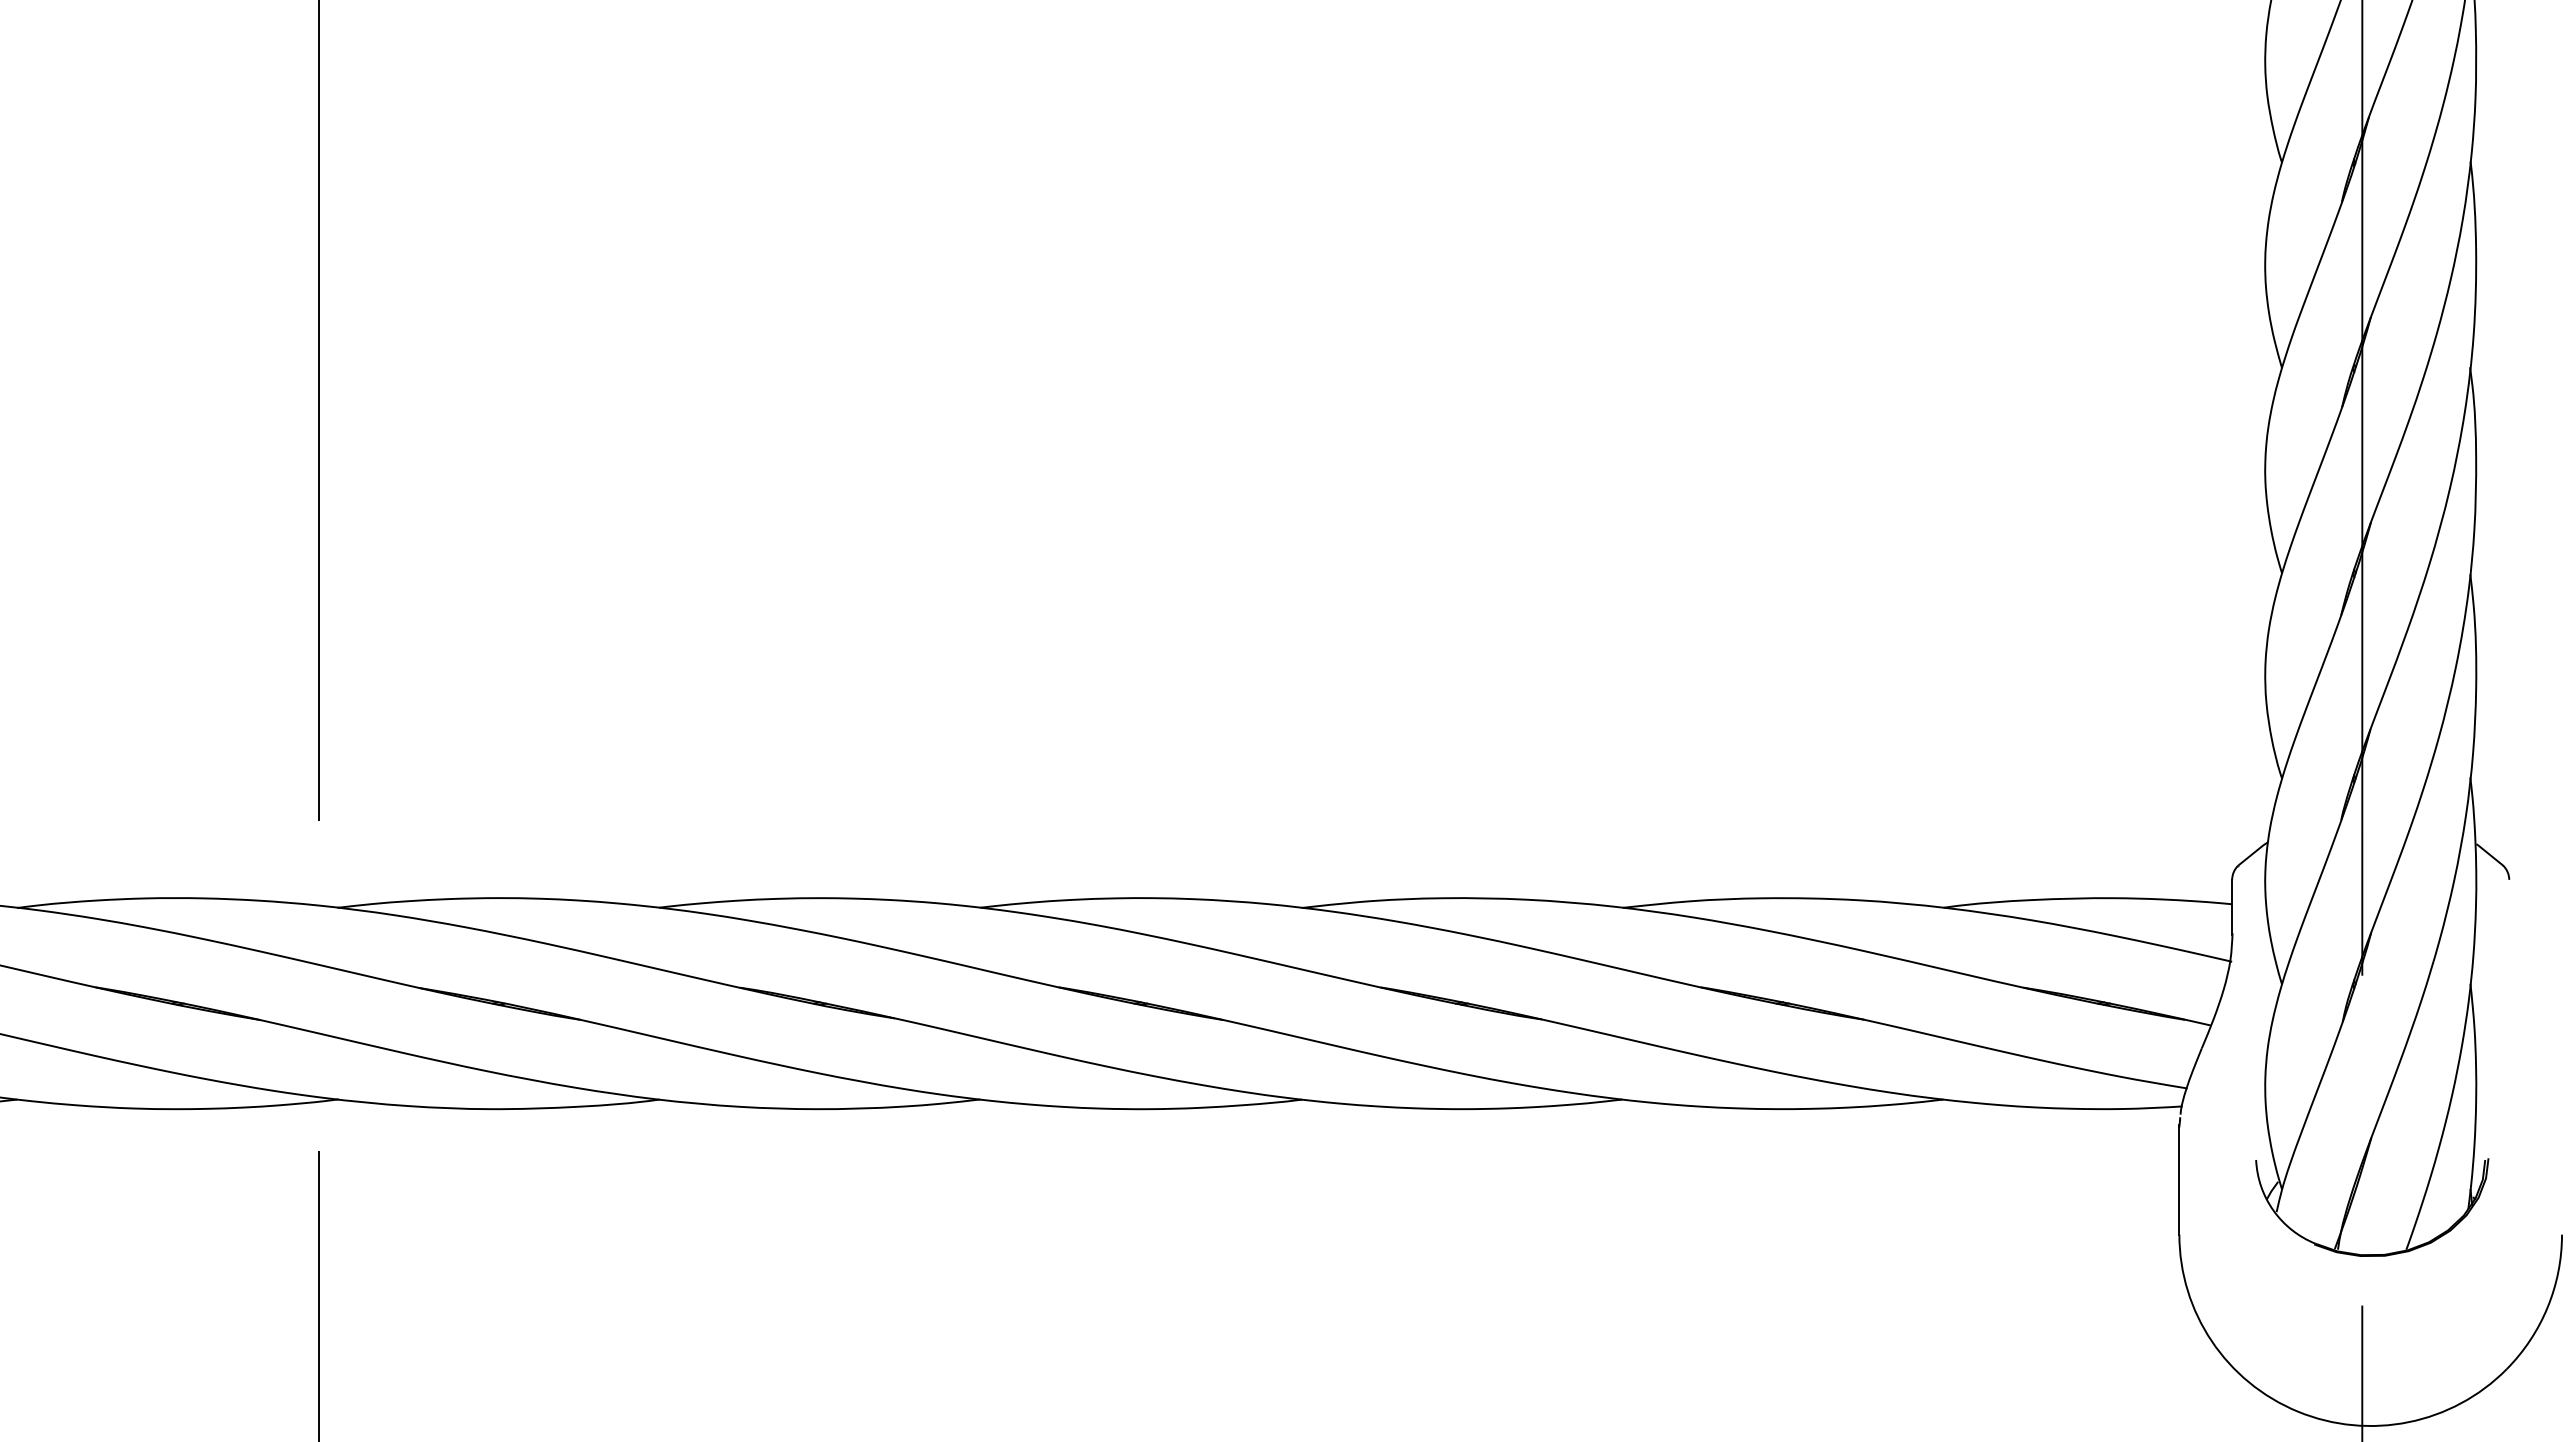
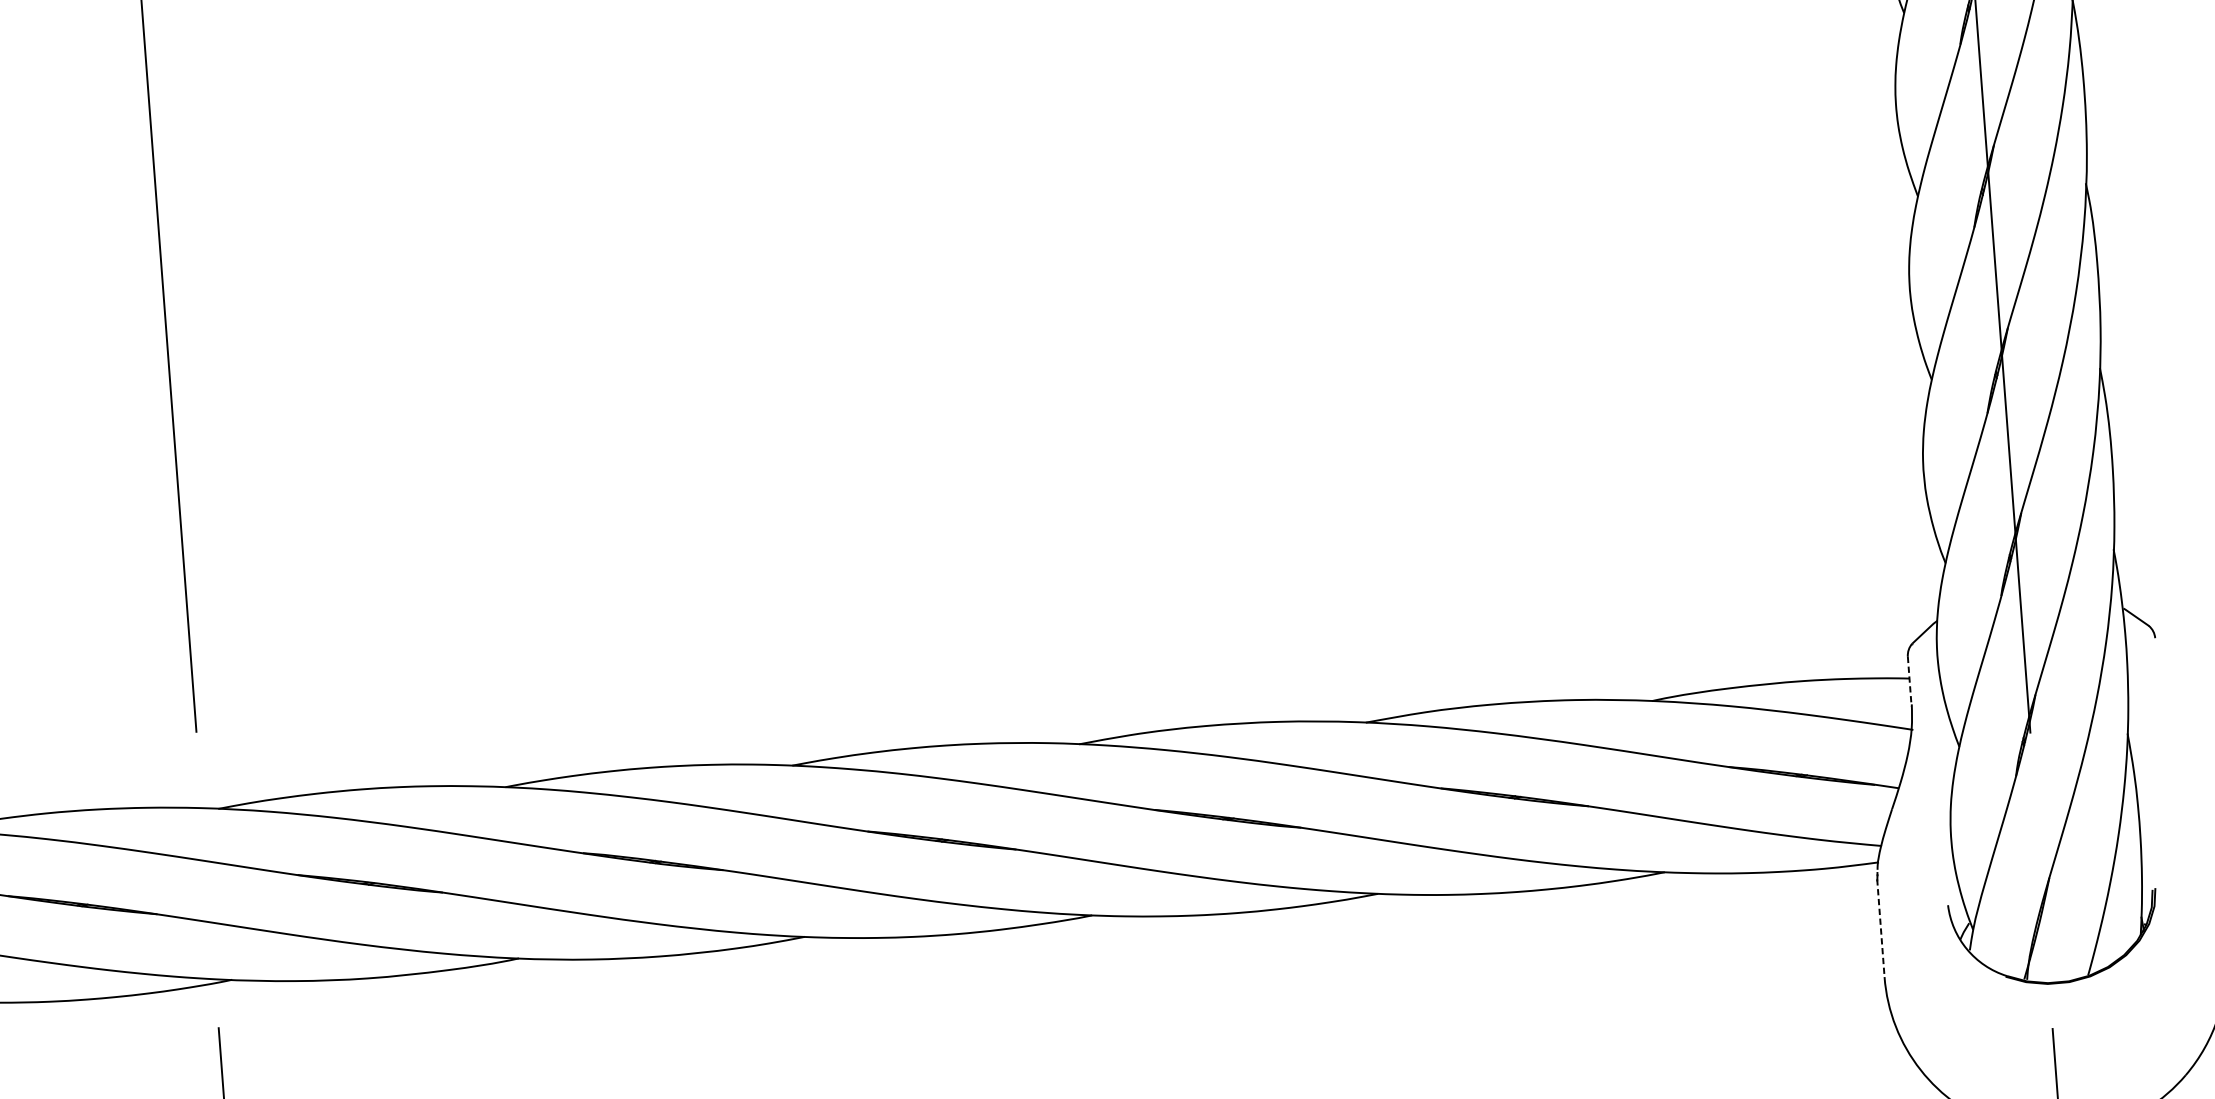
line: (2232, 907) -> (1910, 681), solid -> dashed
line: (2179, 1179) -> (1880, 927), solid -> dashed

